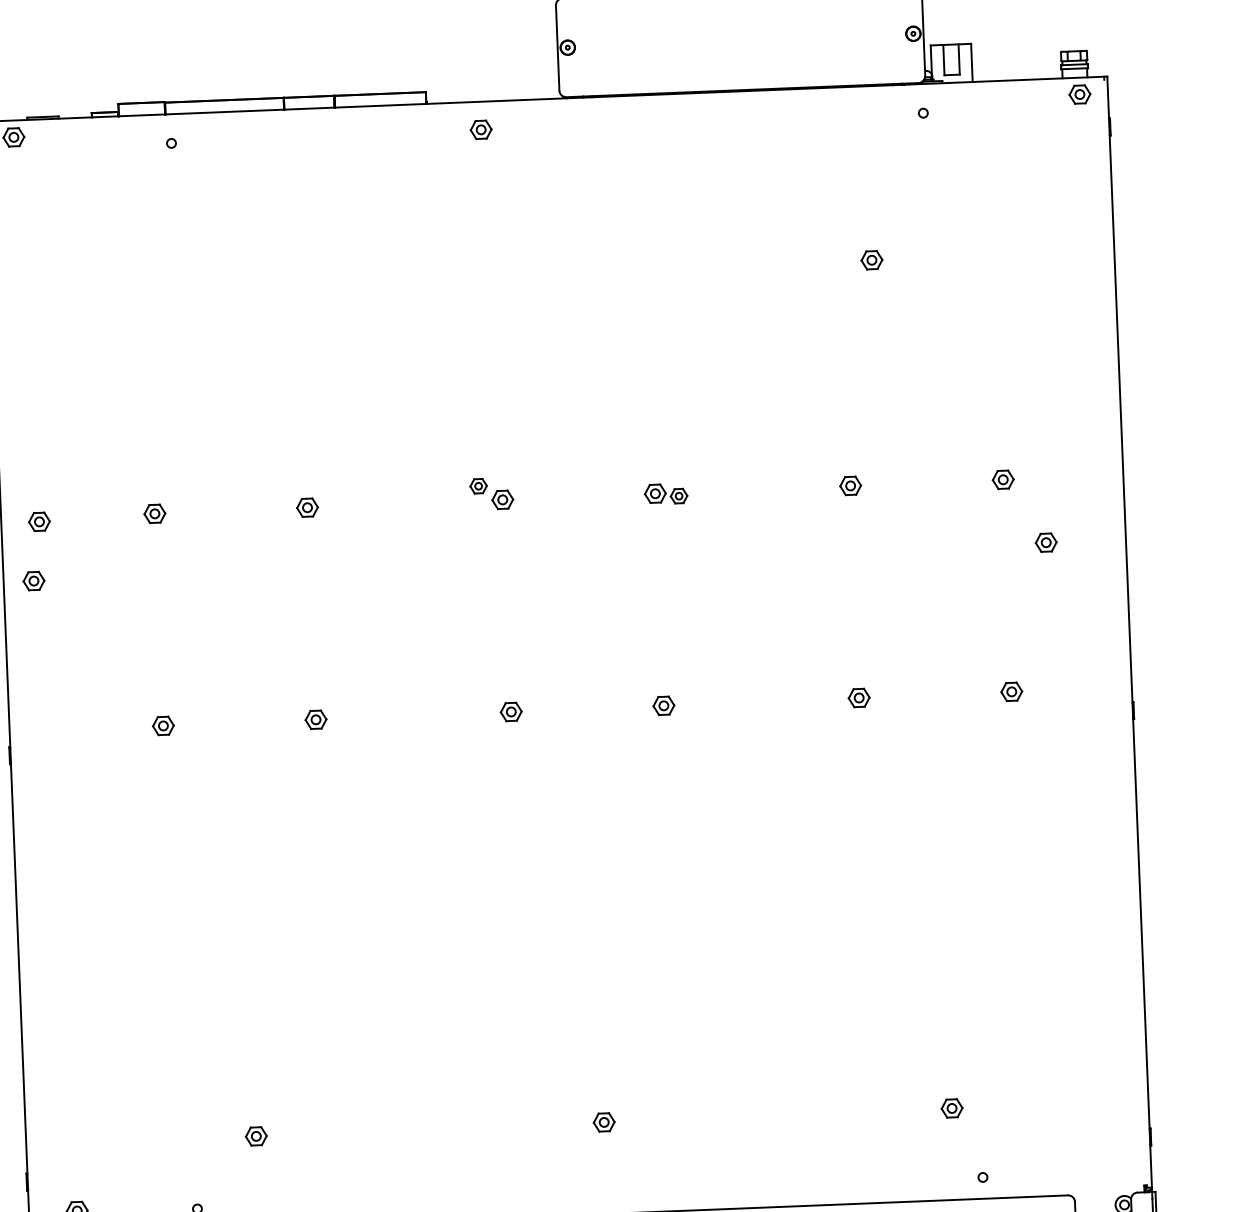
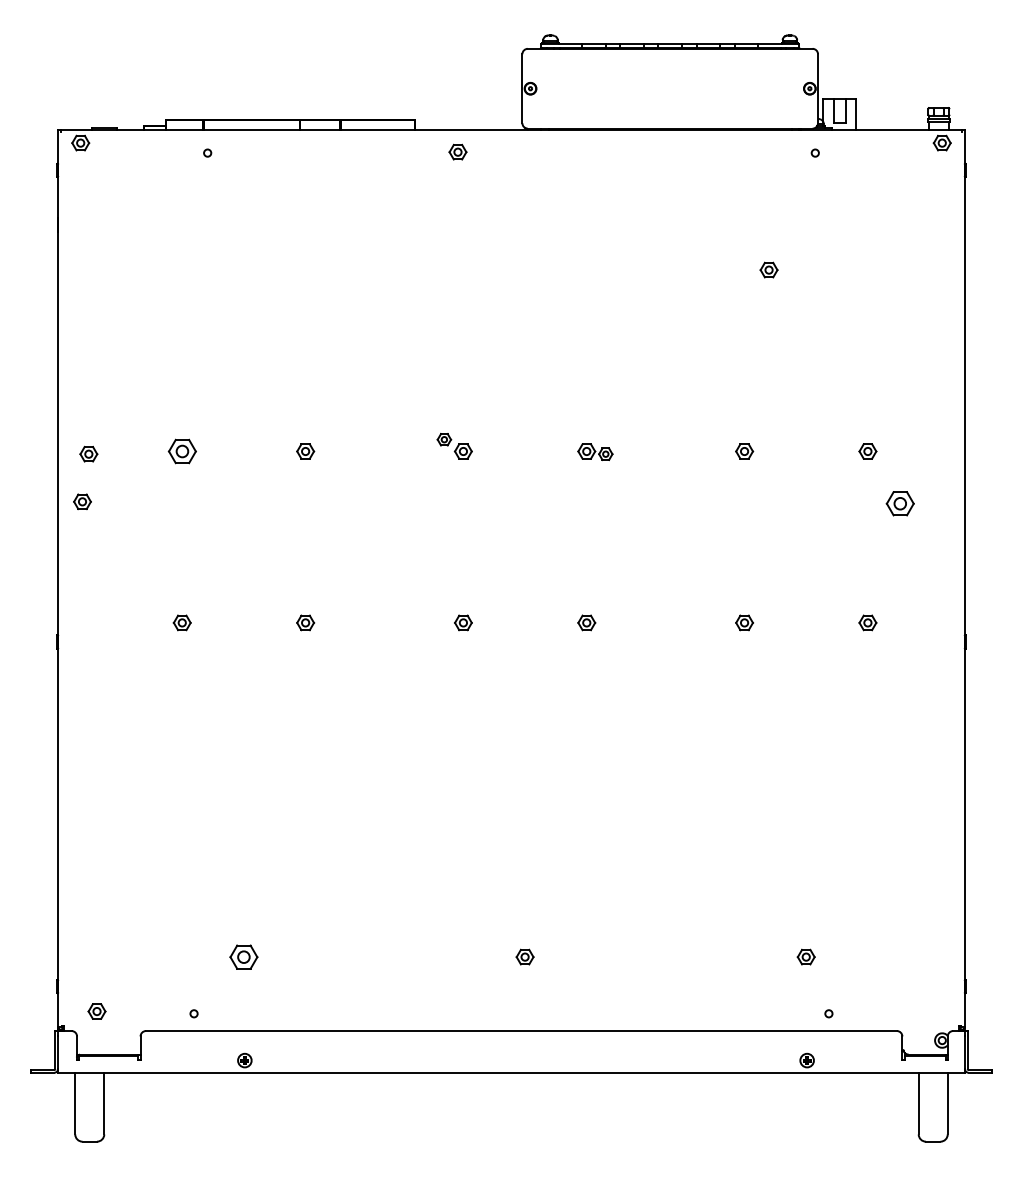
part: (153, 513) -> (181, 451), size x1.6
part: (1046, 542) -> (900, 503), size x1.6
part: (255, 1135) -> (243, 956), size x1.6

